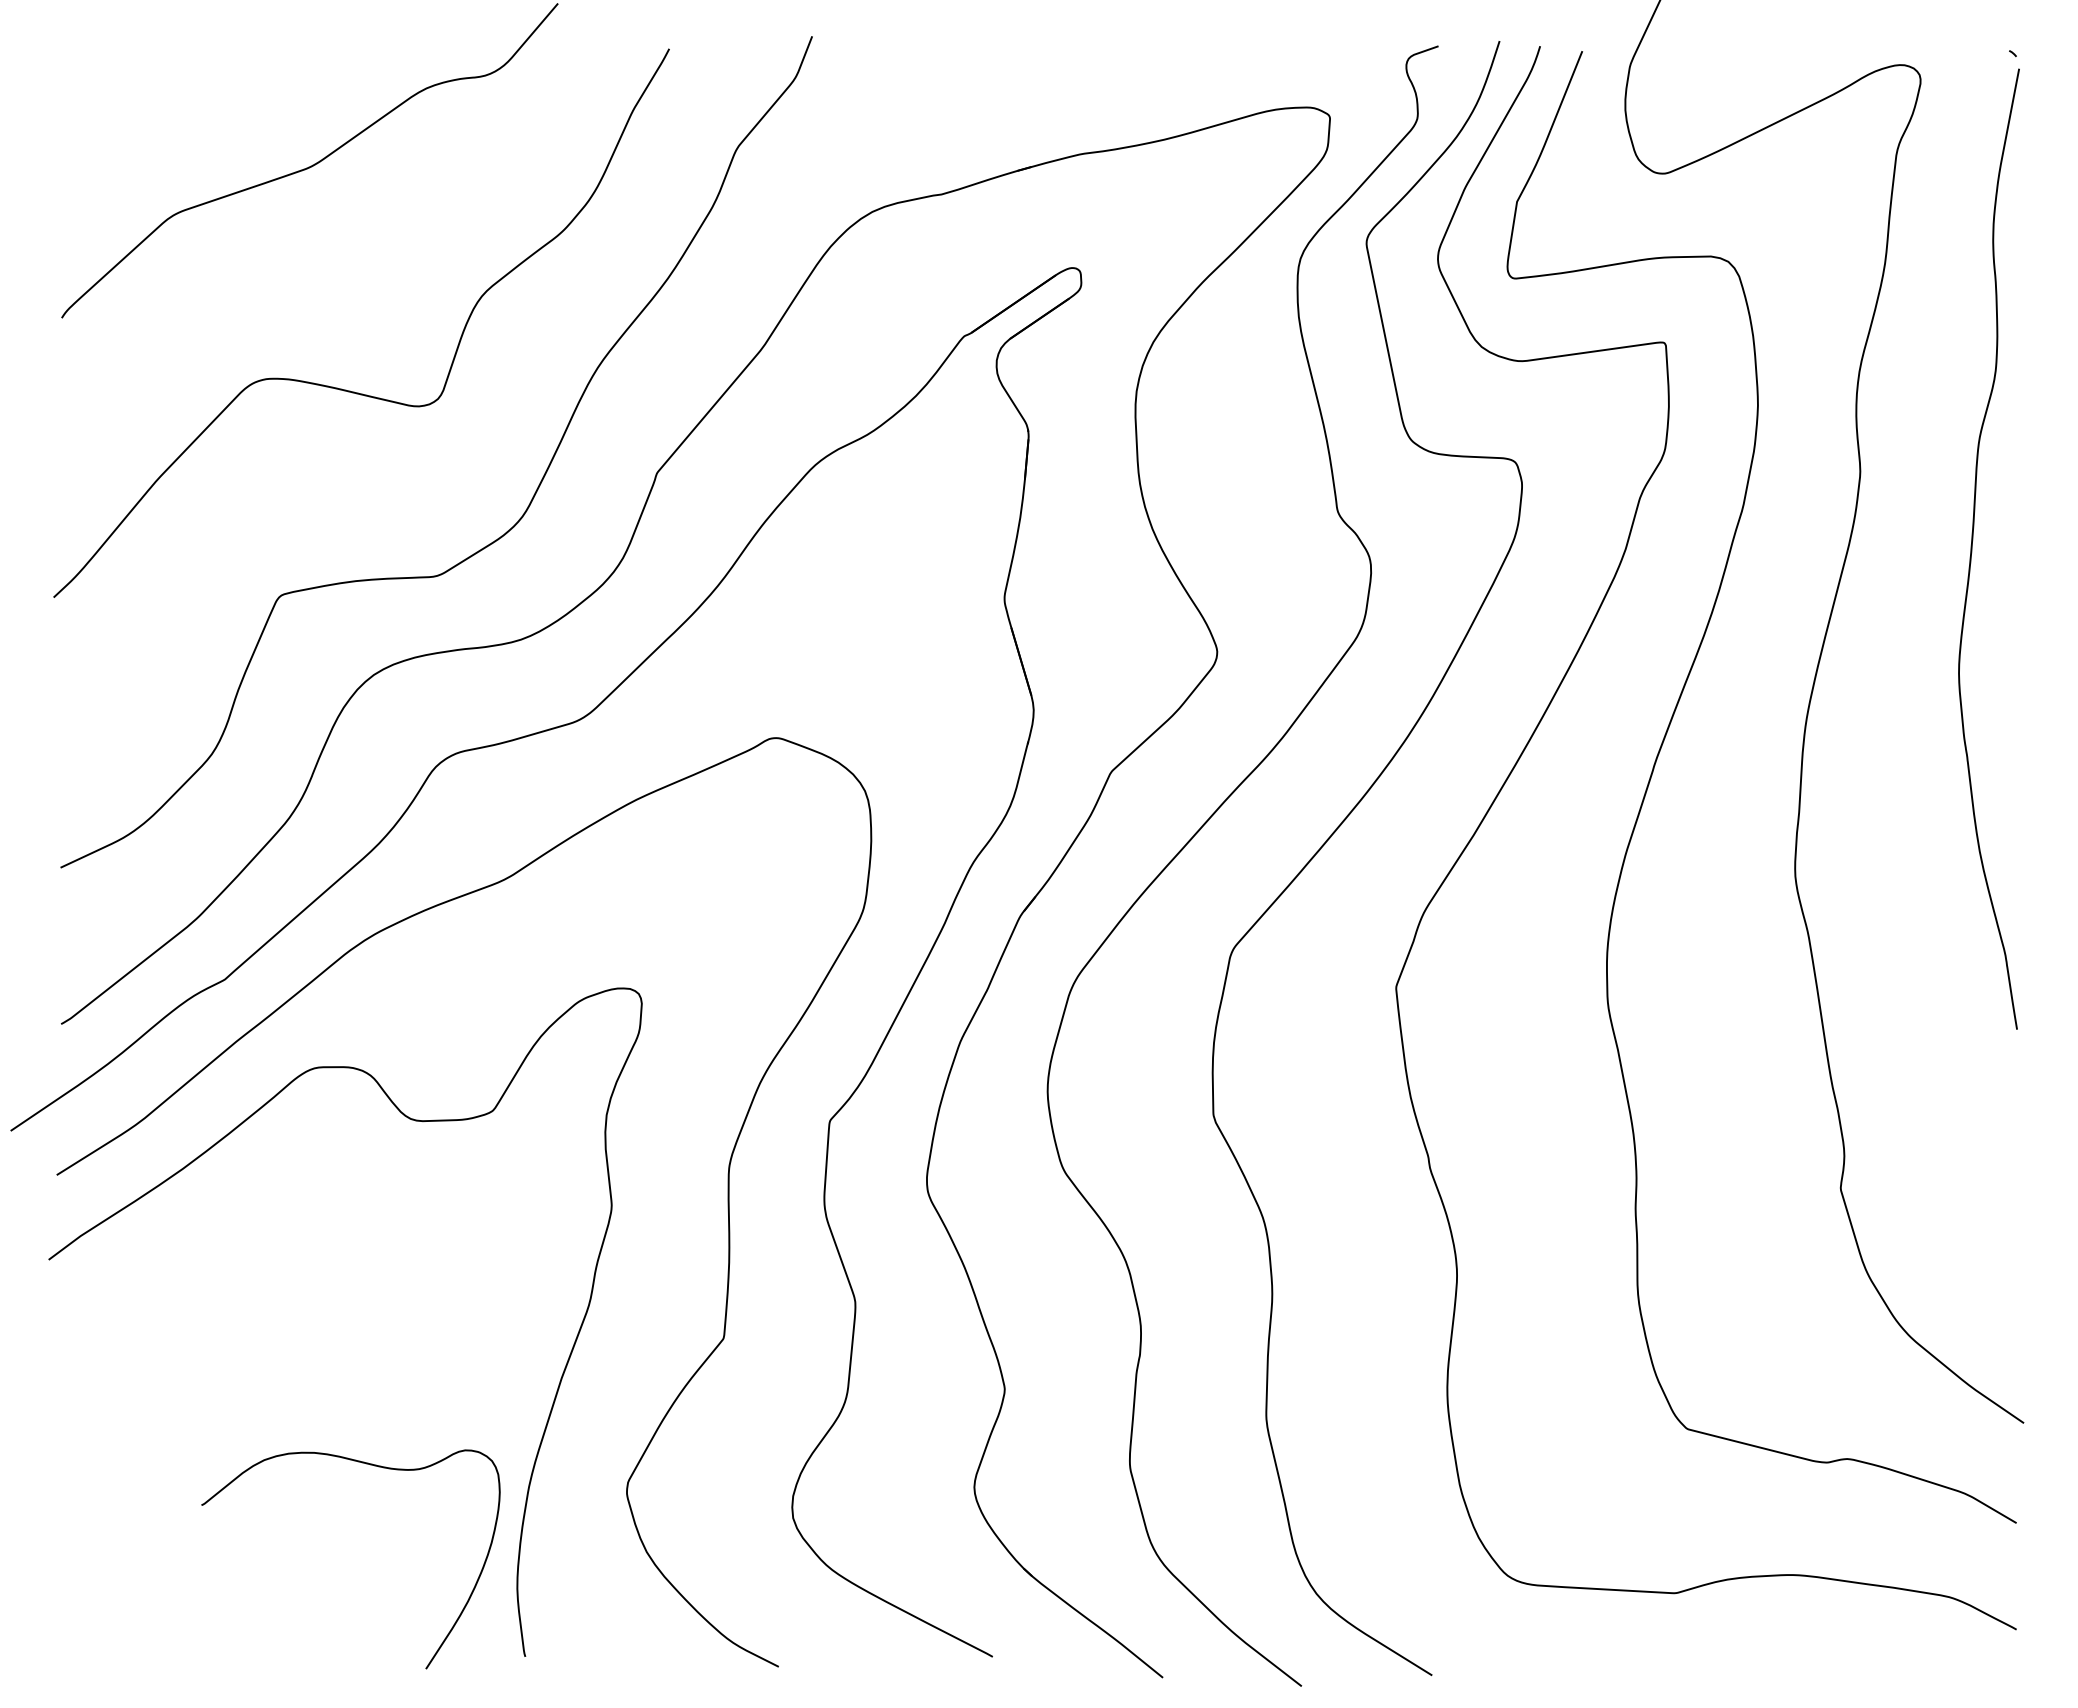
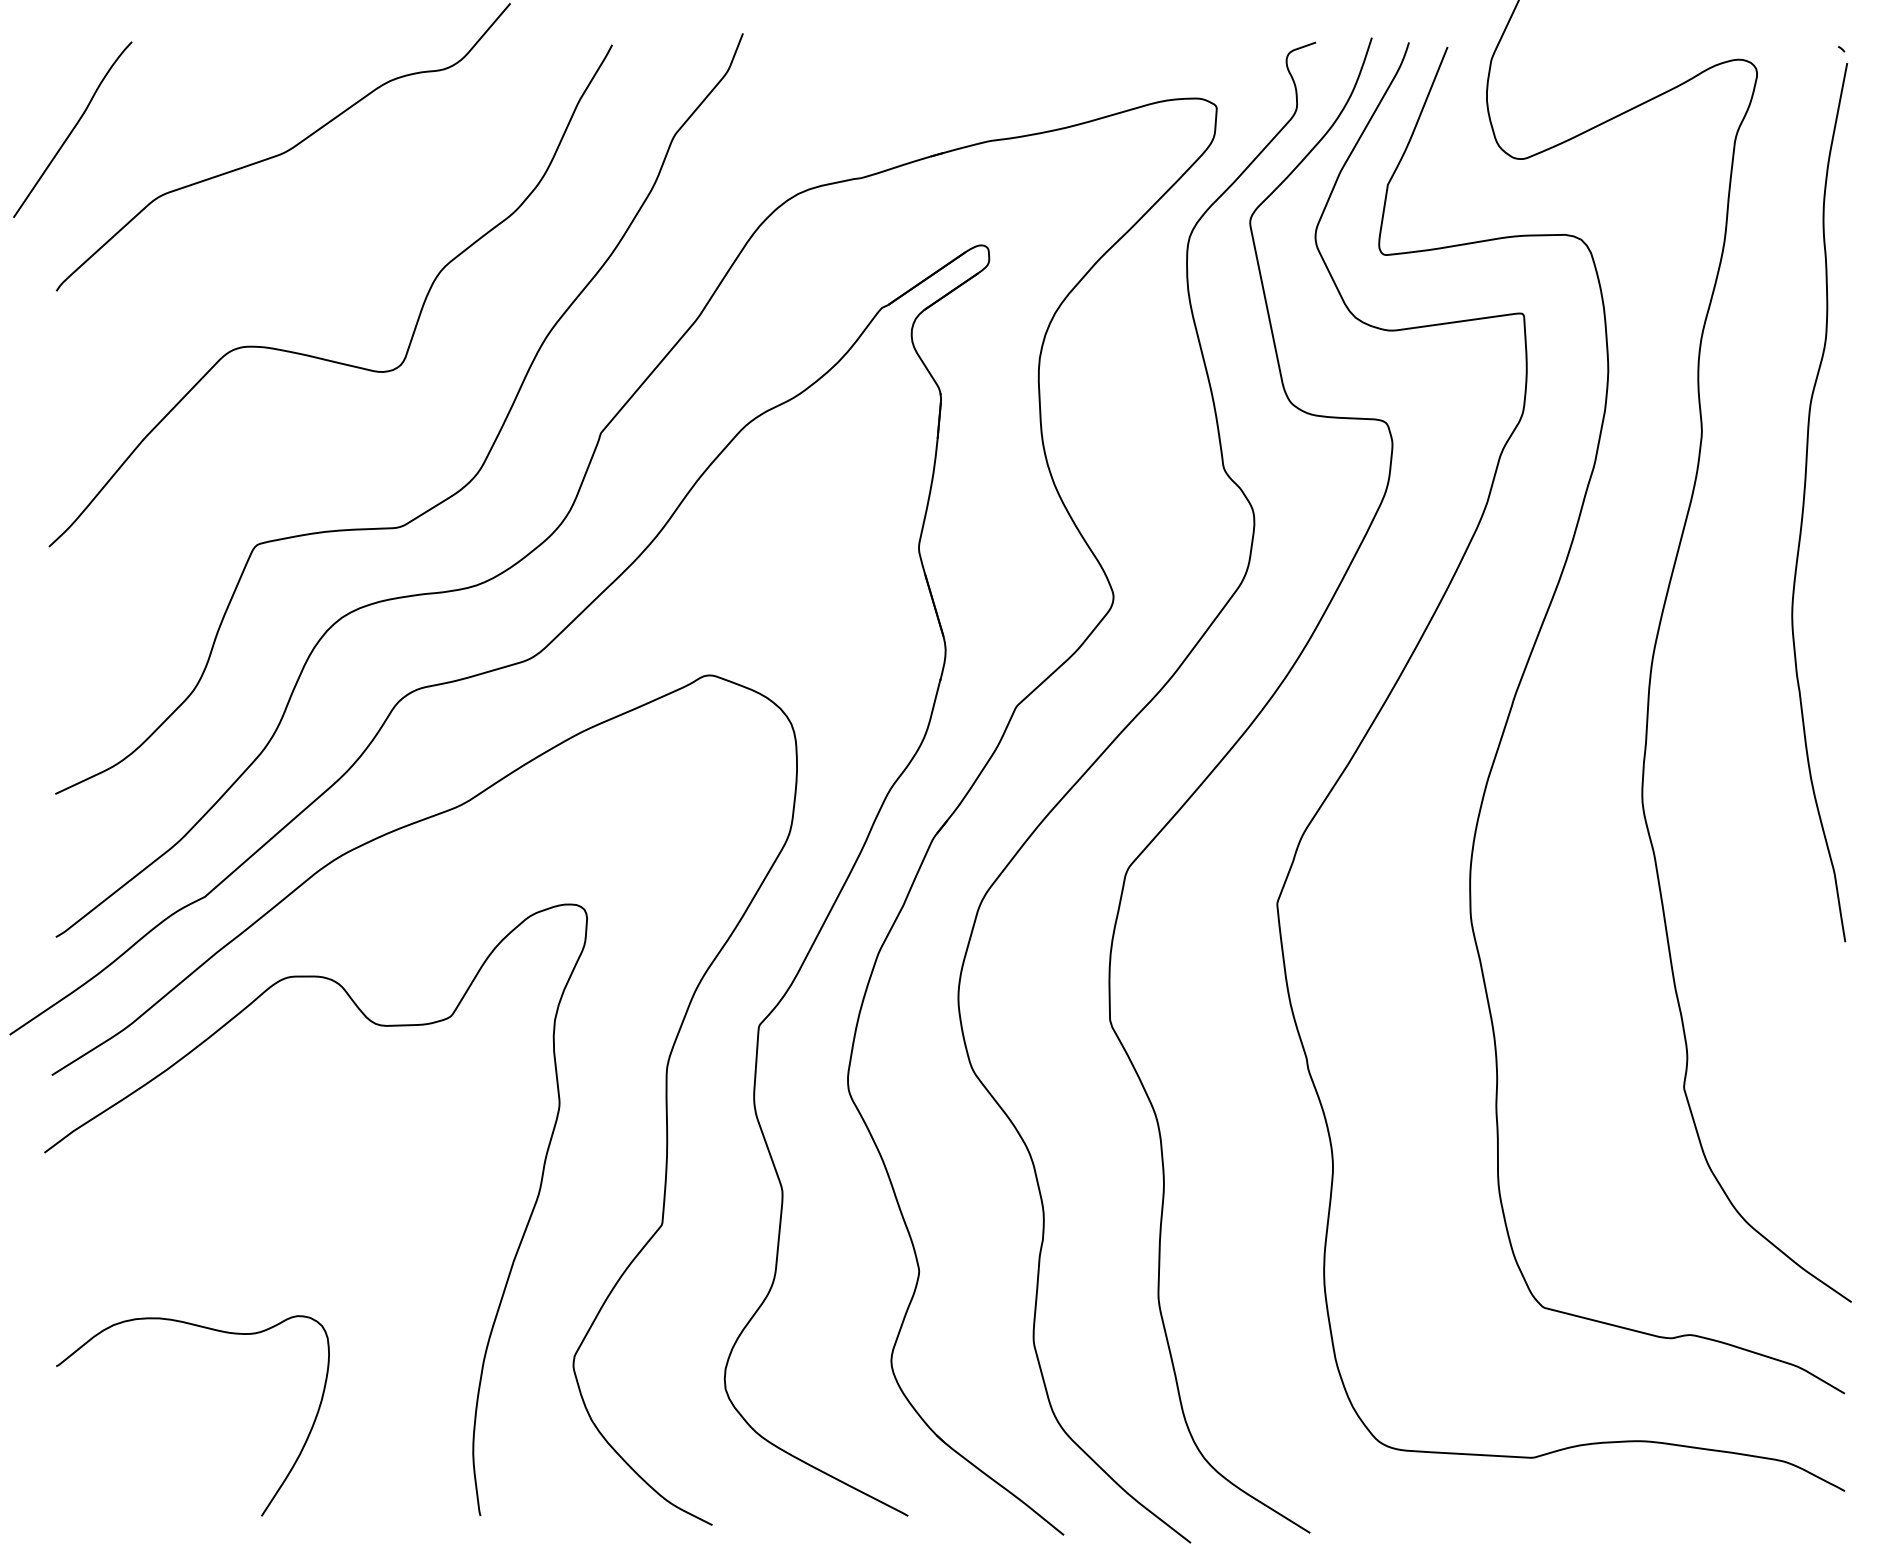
curve: (79, 141) -> (72, 129), added
curve: (374, 1466) -> (214, 1330), moved

